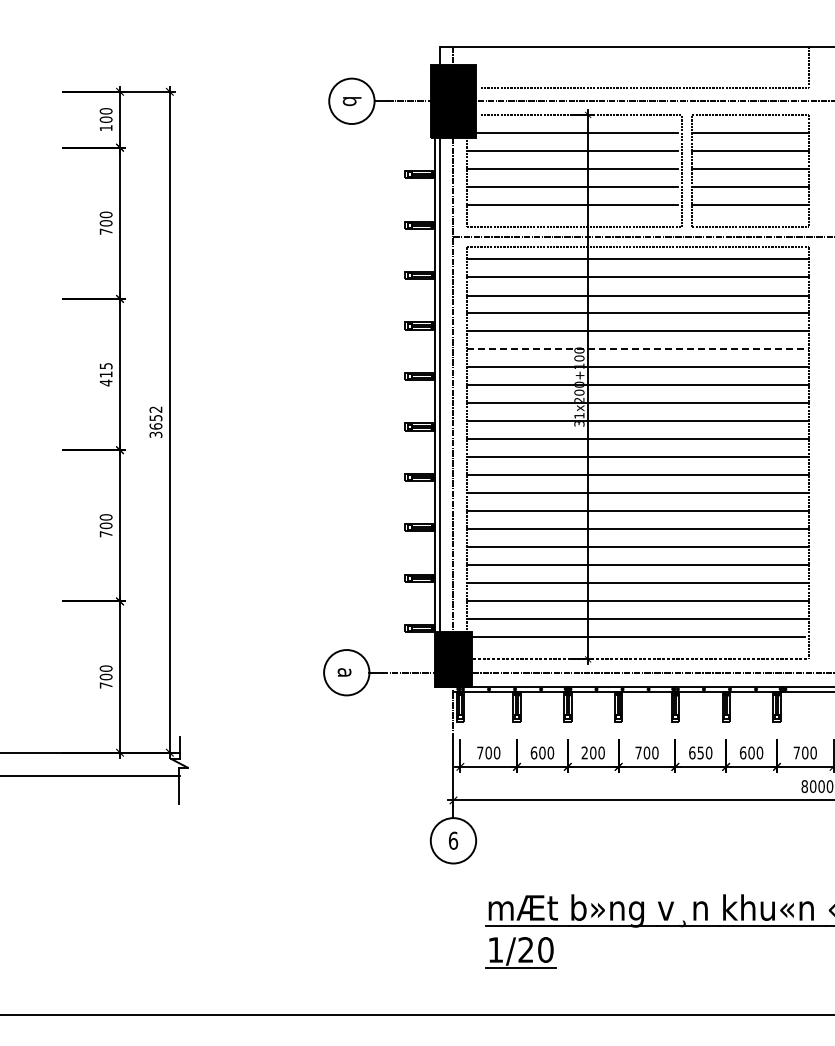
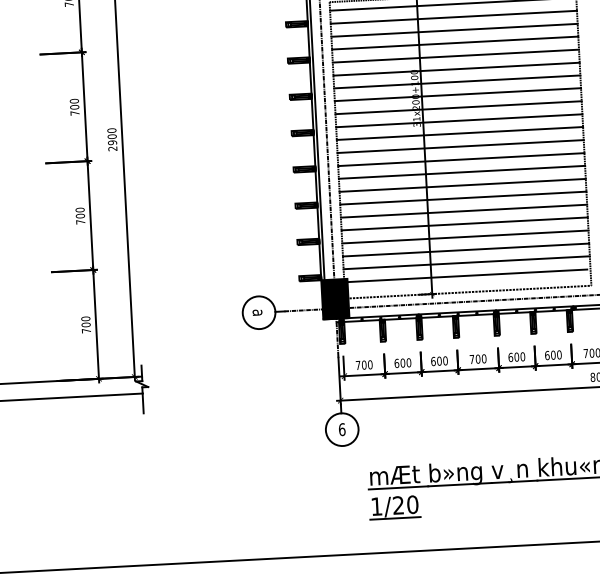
line: (638, 349) -> (456, 69), dashed -> solid
text: (105, 374) -> (74, 107), 415 -> 700
text: (155, 421) -> (112, 139), 3652 -> 2900
text: (584, 752) -> (433, 361), 200 -> 600
text: (700, 752) -> (516, 356), 650 -> 600

